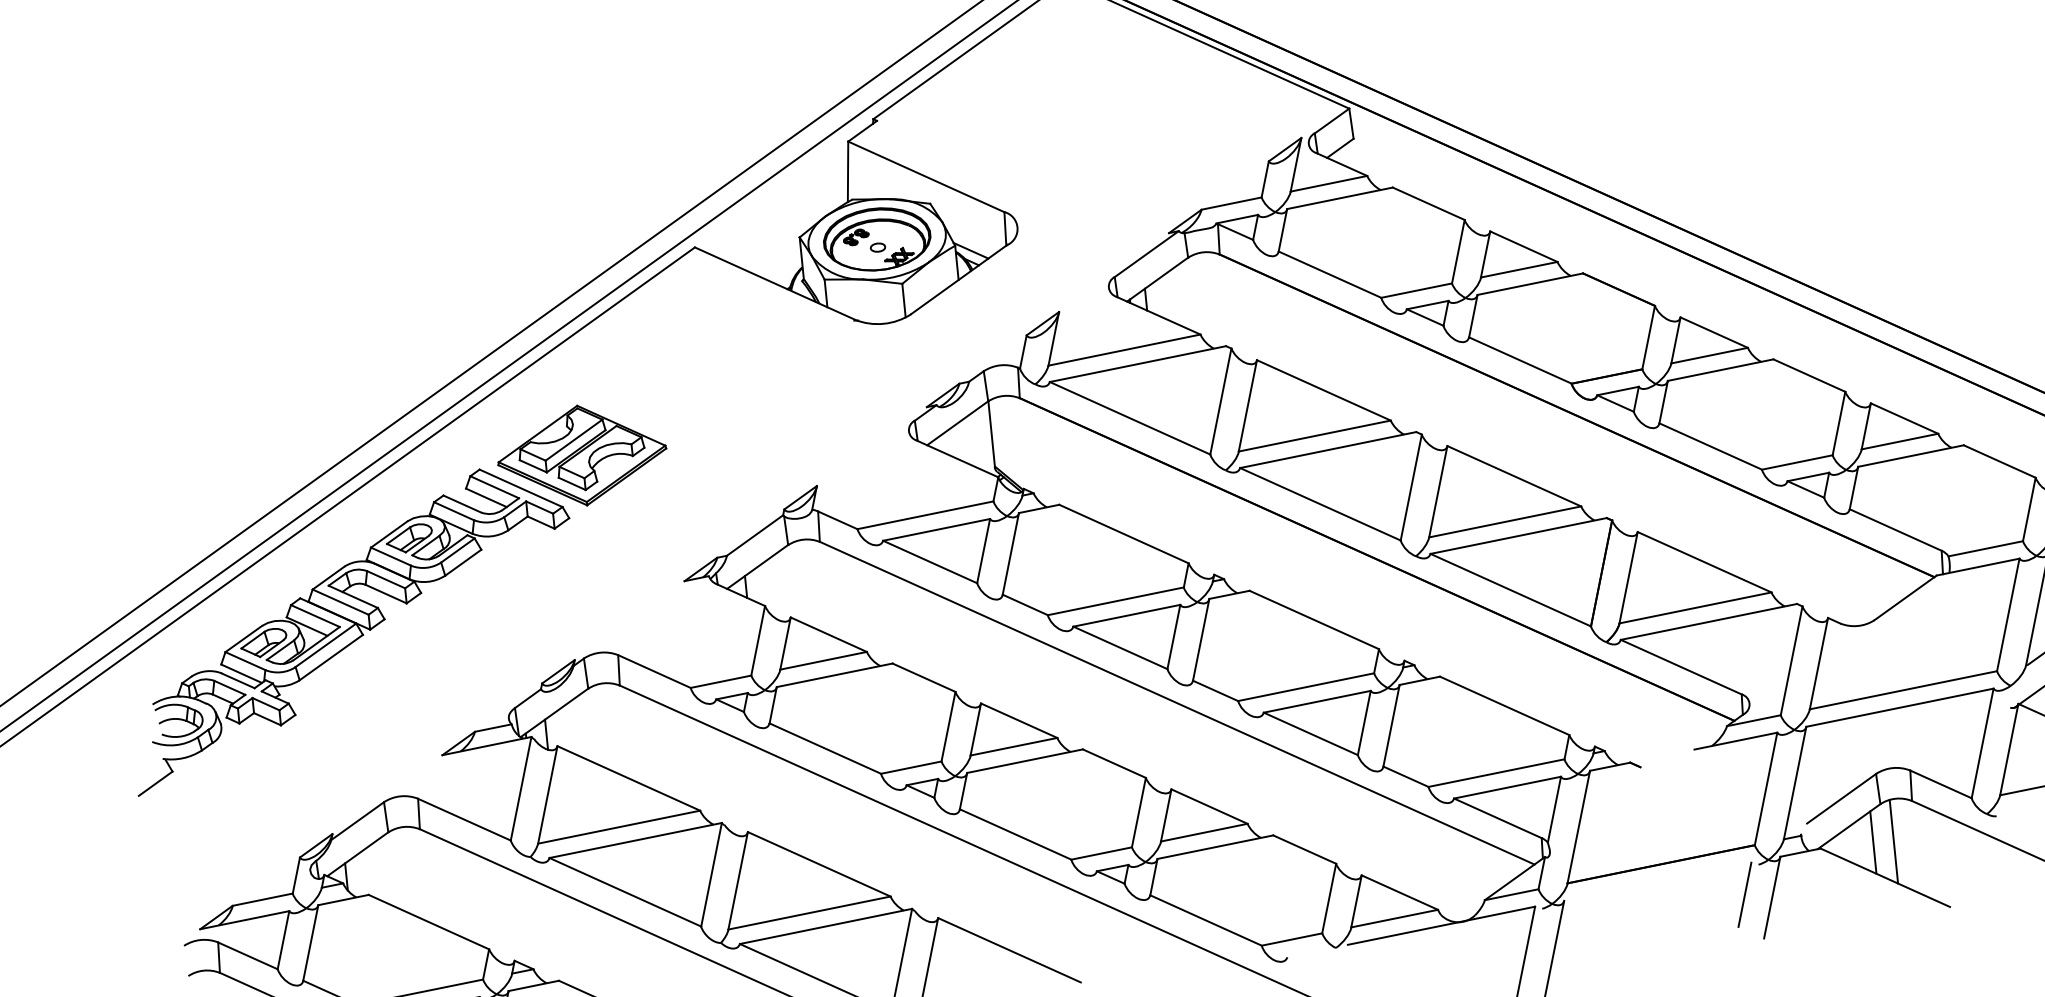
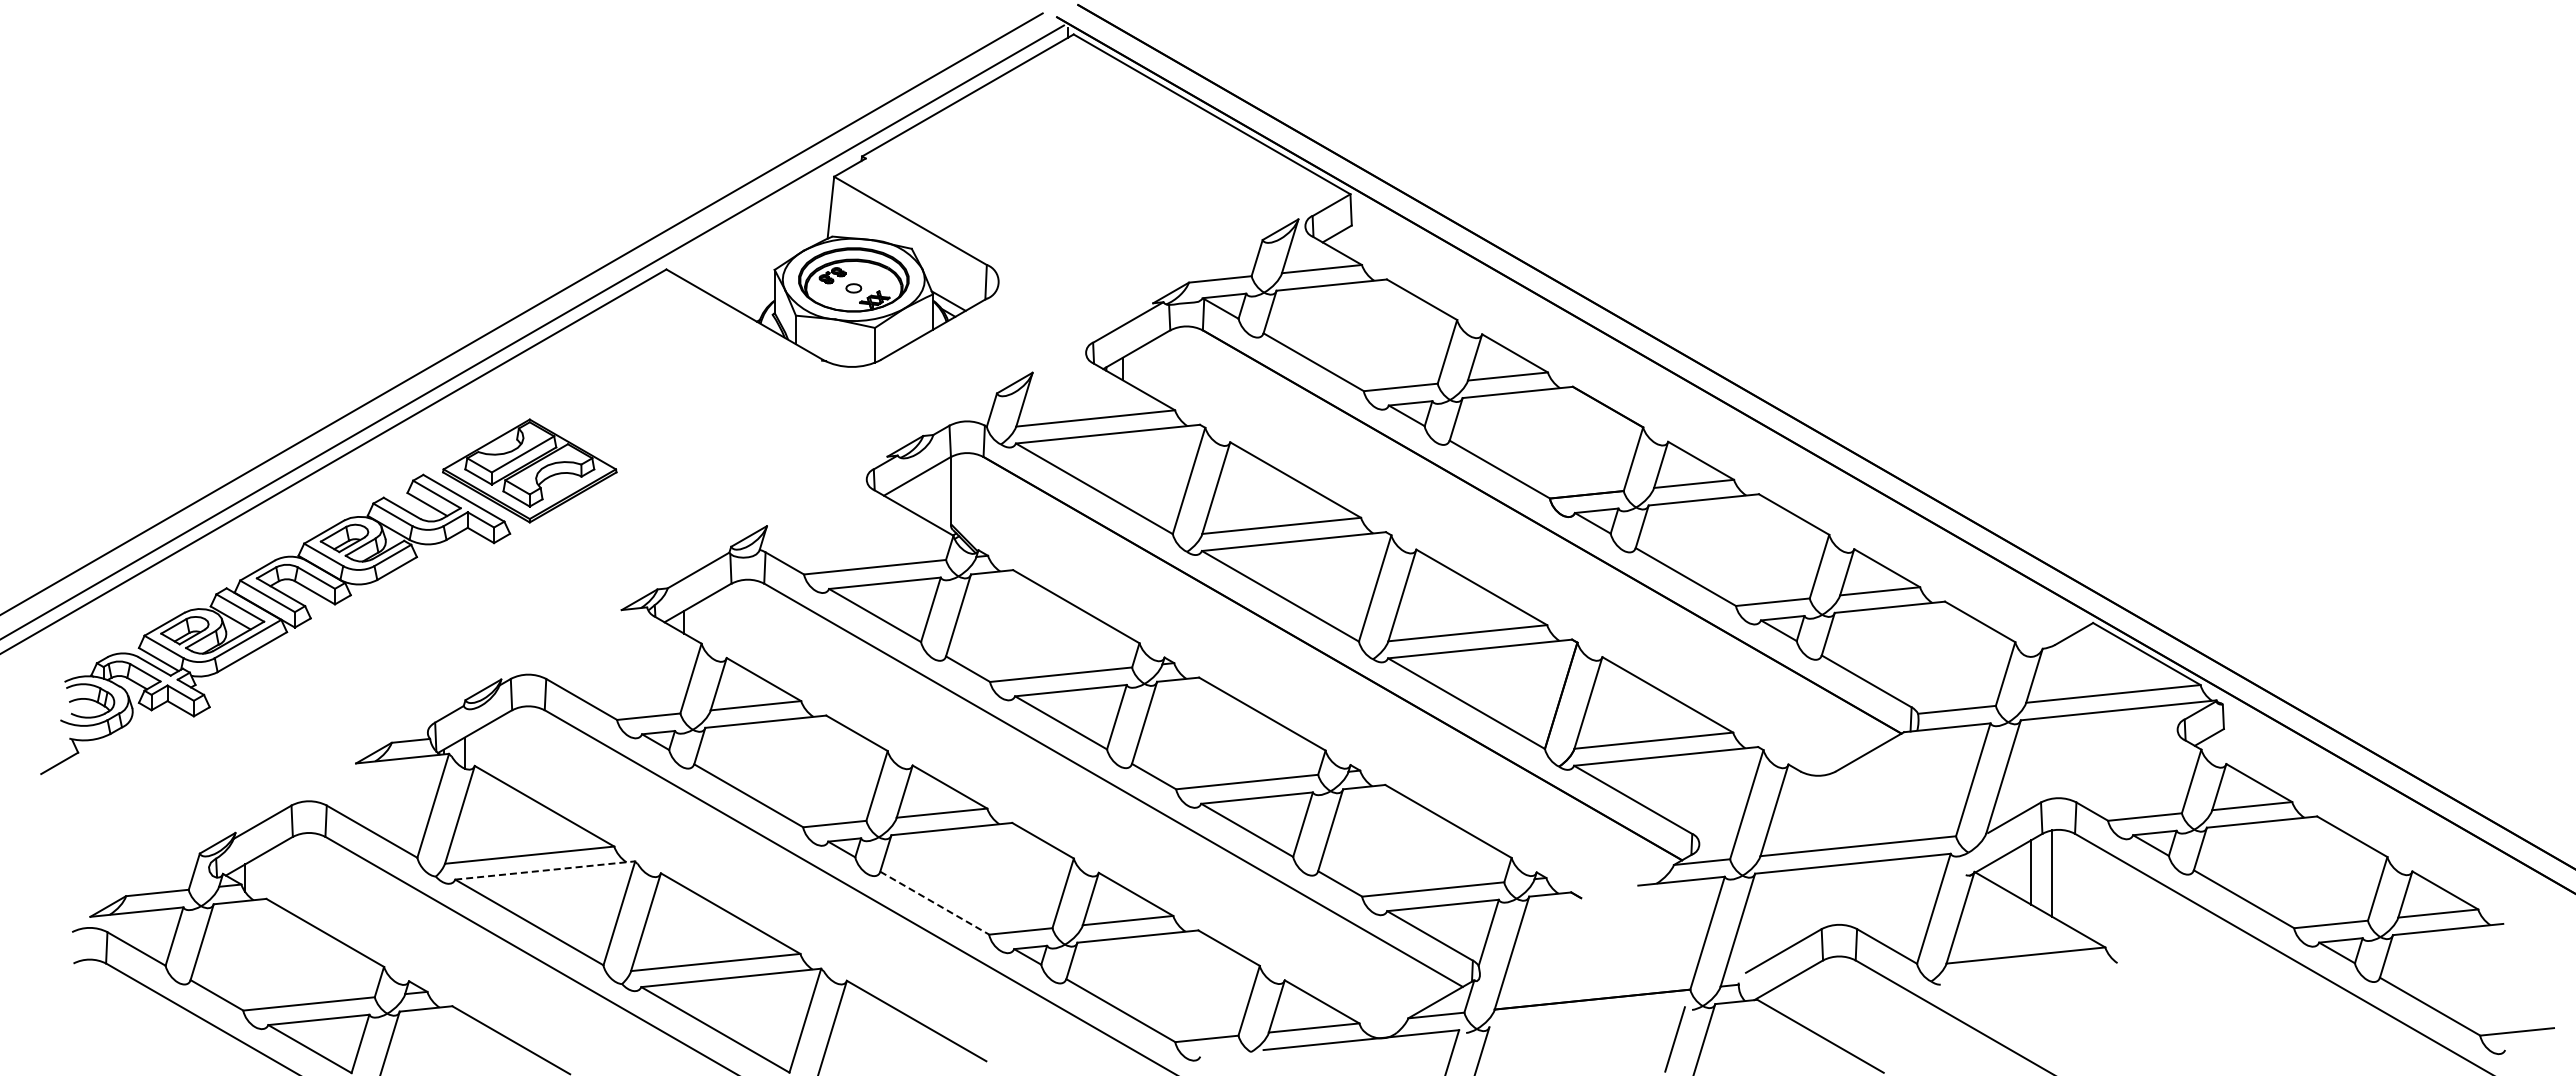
line: (1015, 834) -> (934, 903), solid -> dashed
line: (635, 840) -> (545, 870), solid -> dashed
line: (1894, 841) -> (1833, 1000), removed
line: (1872, 842) -> (1811, 998), removed

